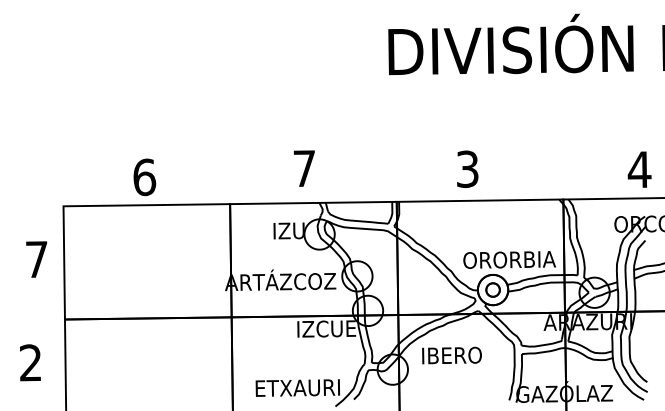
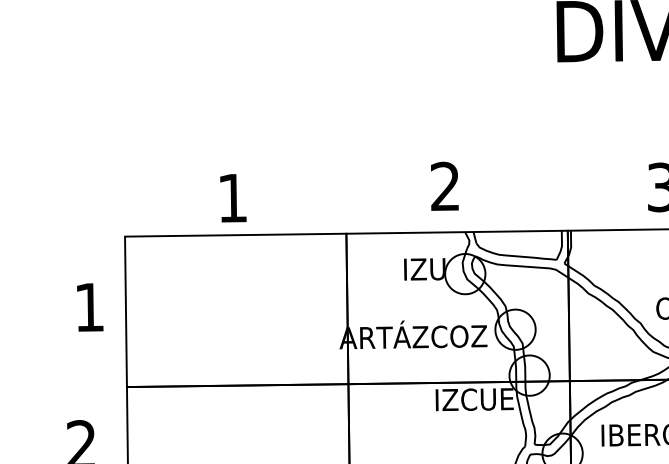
text: (303, 168) -> (443, 186), 7 -> 2
text: (144, 177) -> (232, 198), 6 -> 1
text: (36, 259) -> (89, 307), 7 -> 1

